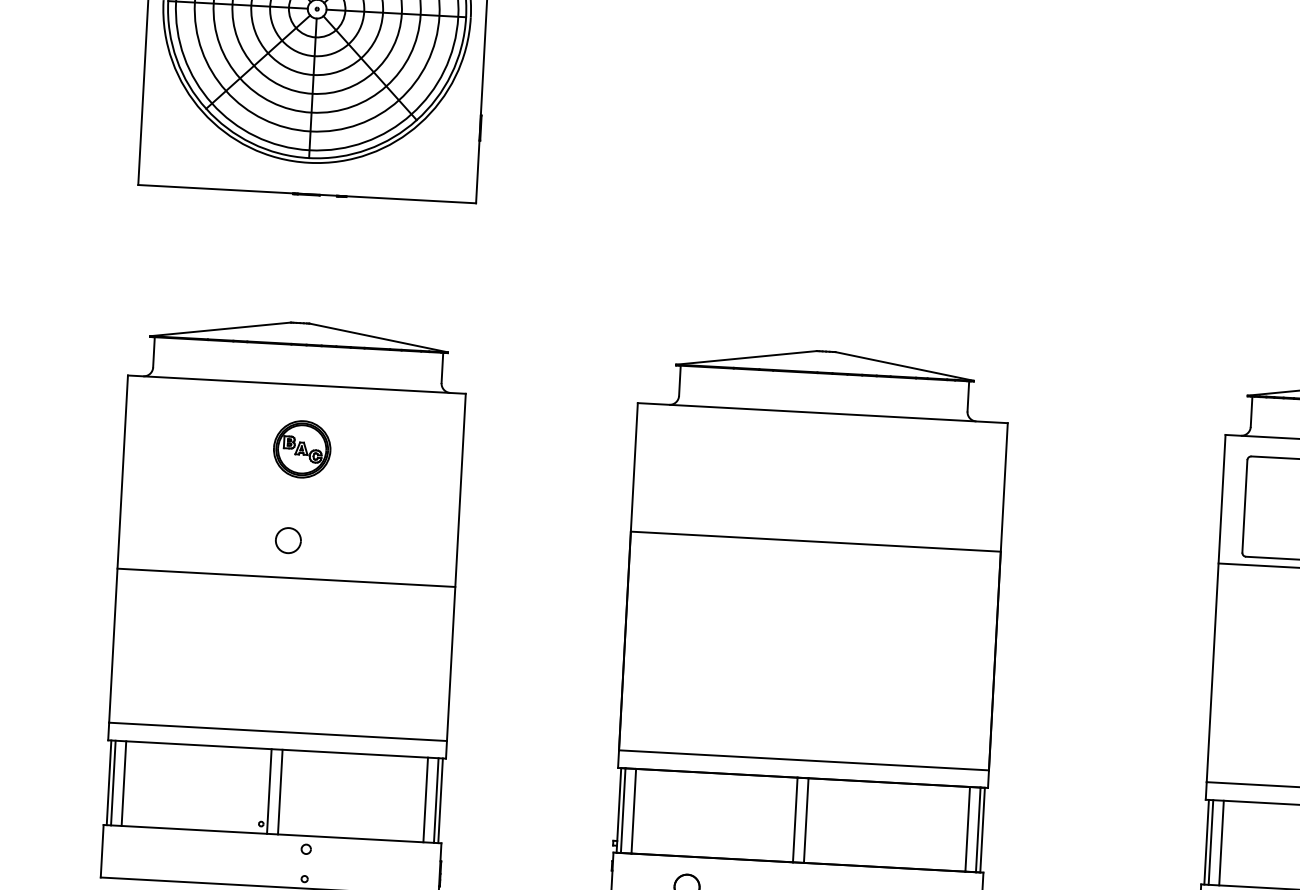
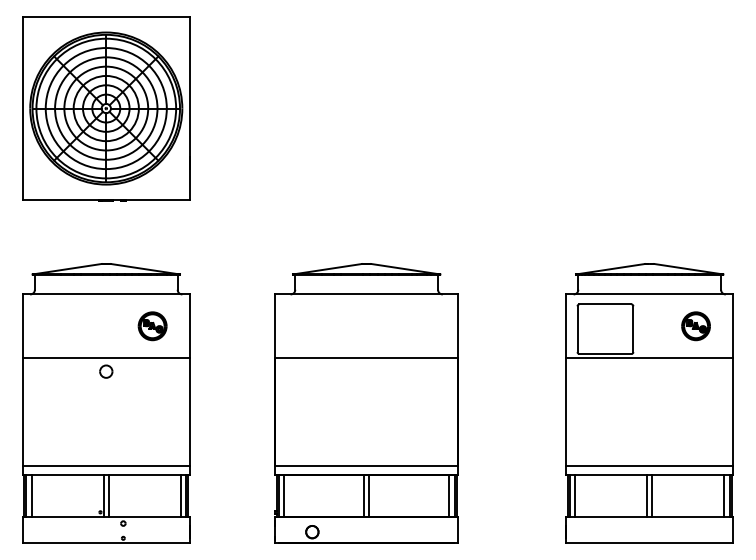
part: (301, 449) -> (152, 326), moved
line: (284, 578) -> (105, 358), moved

